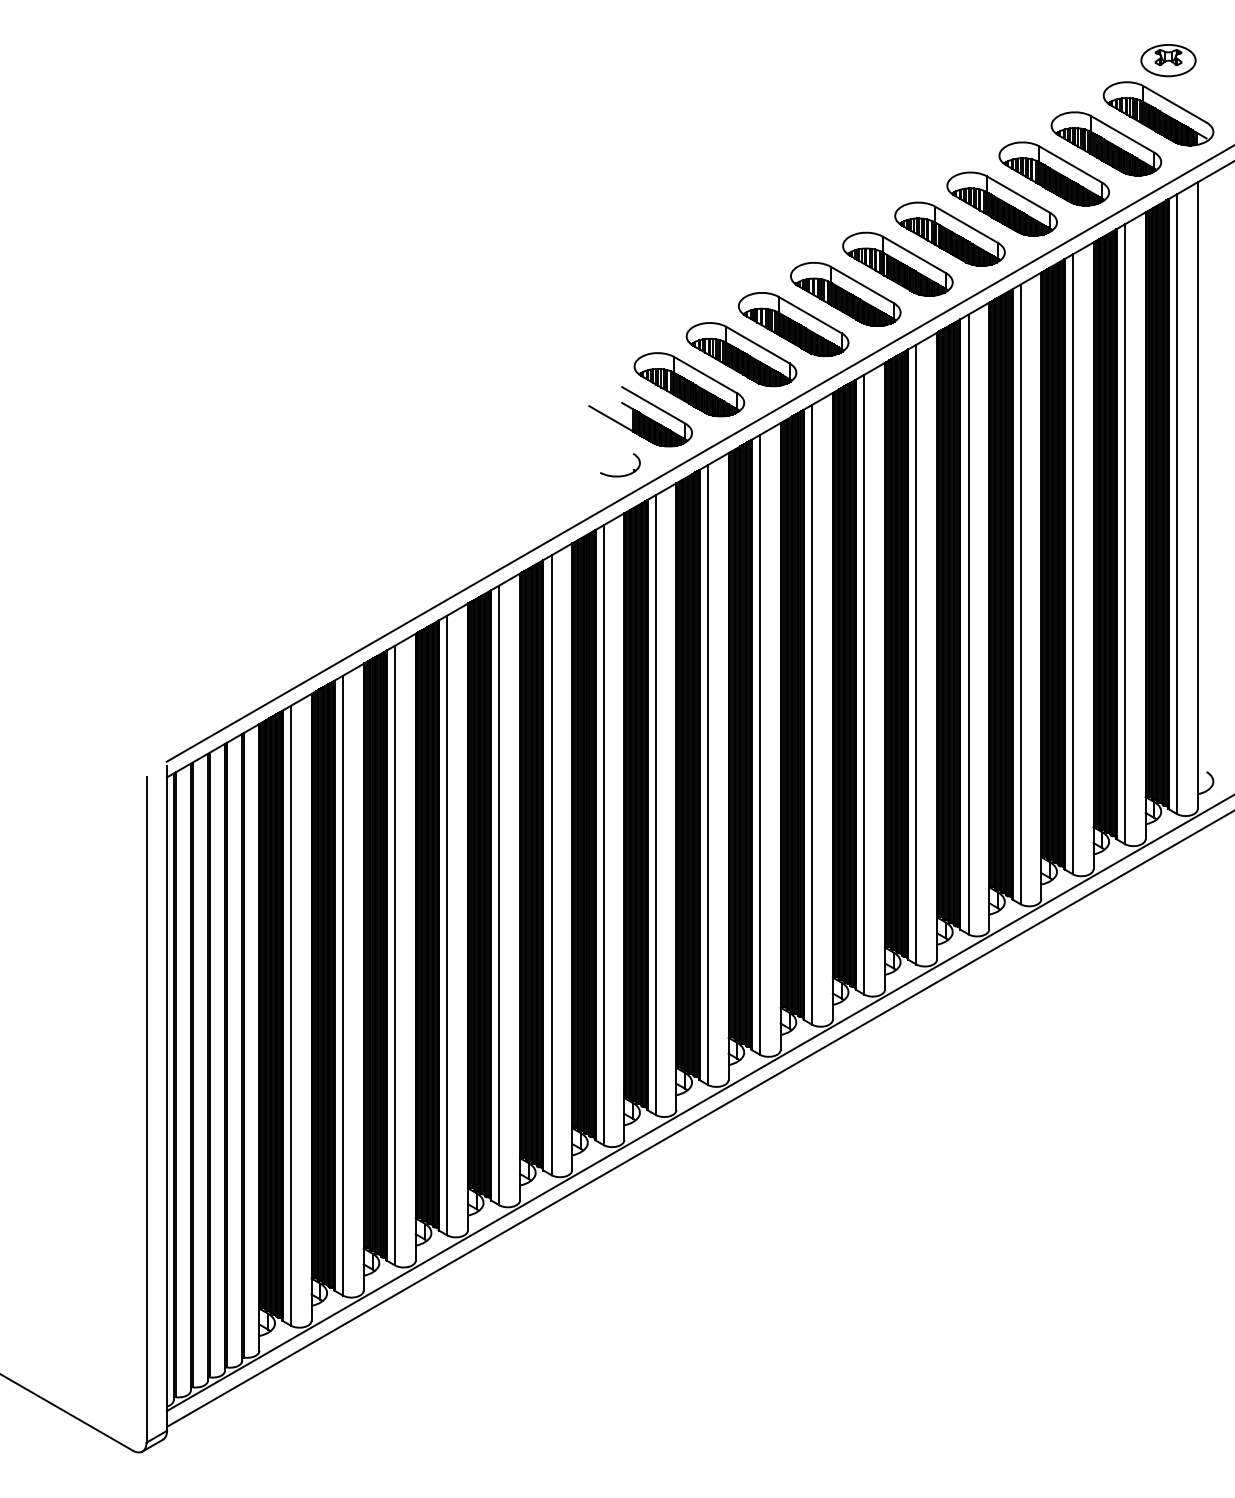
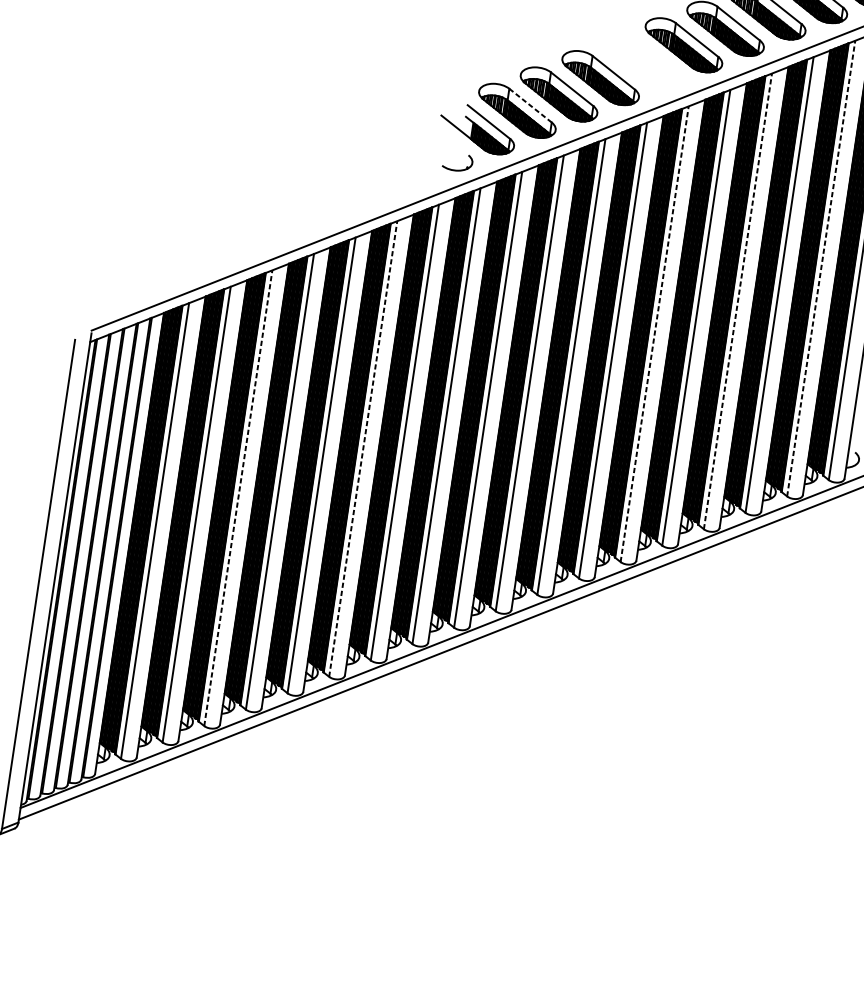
part: (845, 294) -> (642, 61), removed
line: (706, 375) -> (531, 105), solid -> dashed
line: (1124, 534) -> (820, 268), solid -> dashed
line: (1020, 594) -> (737, 301), solid -> dashed
line: (916, 654) -> (654, 334), solid -> dashed
line: (551, 865) -> (363, 449), solid -> dashed
line: (395, 955) -> (238, 498), solid -> dashed

